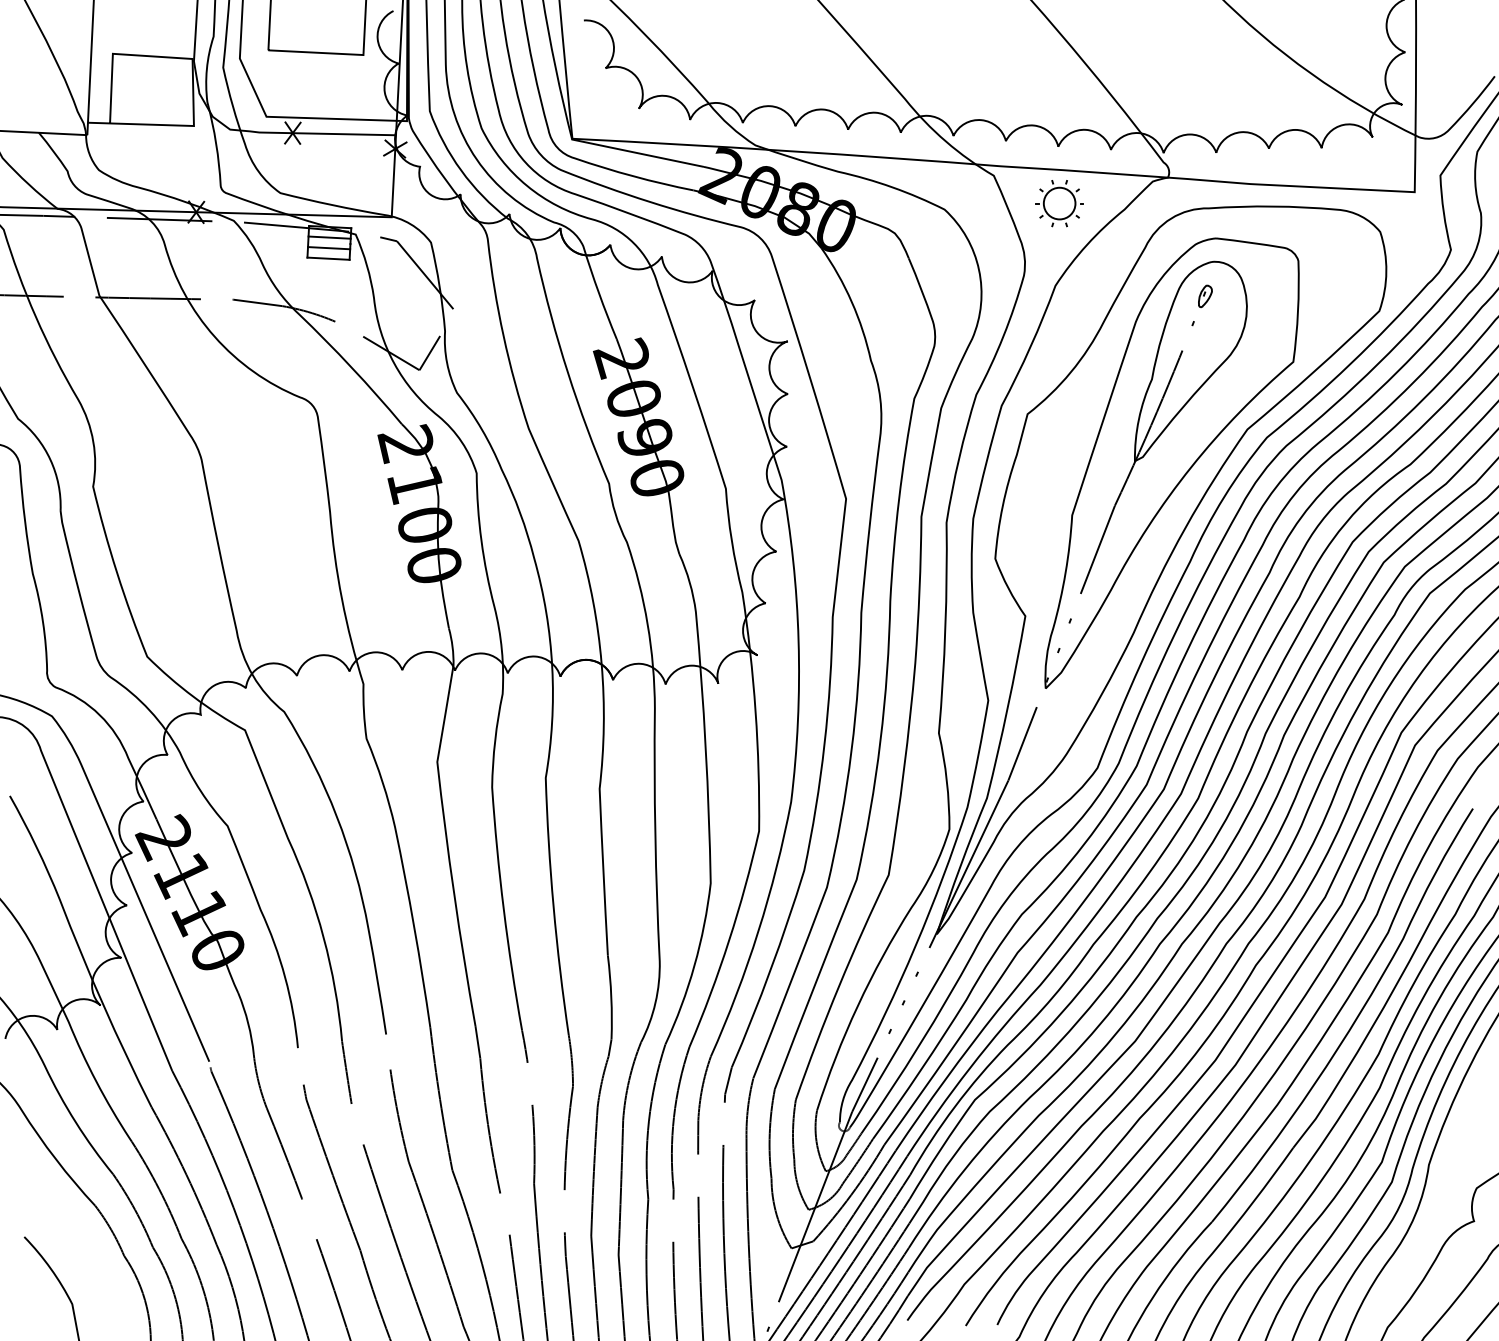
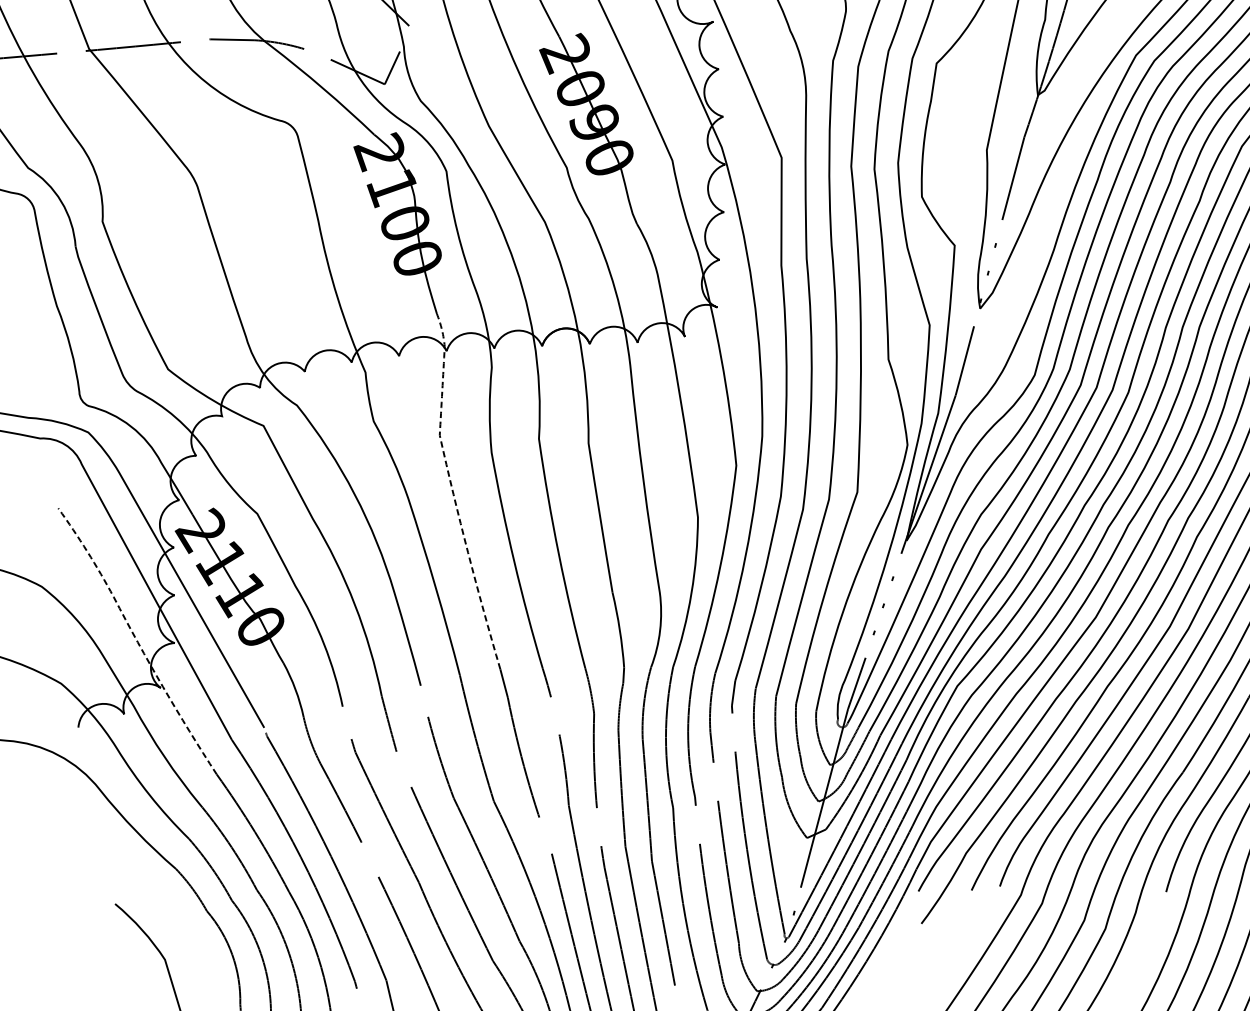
line: (444, 822) -> (452, 489), solid -> dashed
line: (80, 950) -> (137, 640), solid -> dashed

